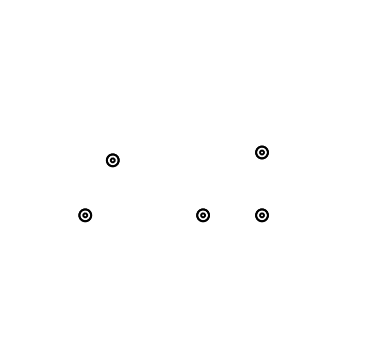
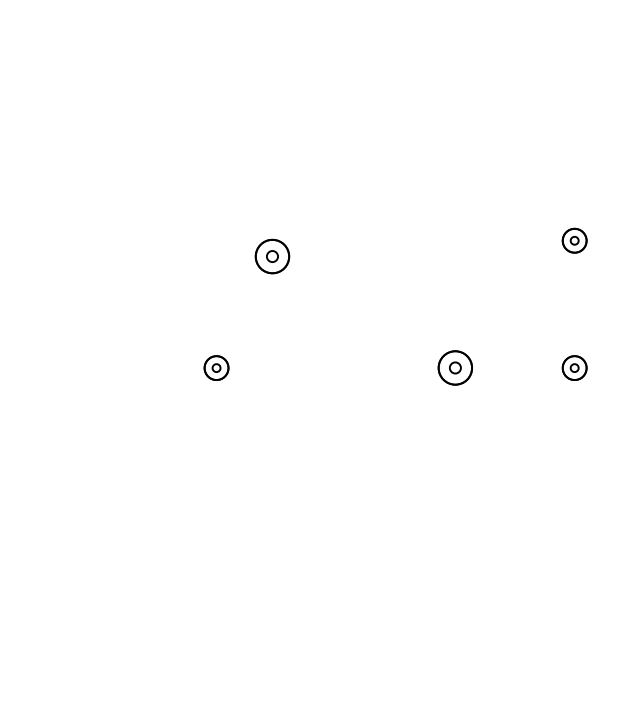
part: (112, 160) -> (271, 257), size x1.4
part: (202, 215) -> (454, 368), size x1.4

